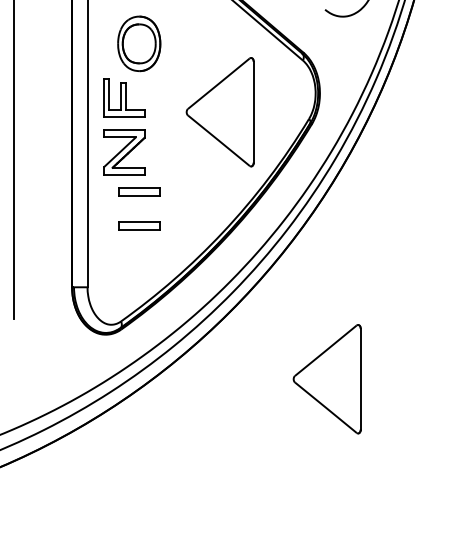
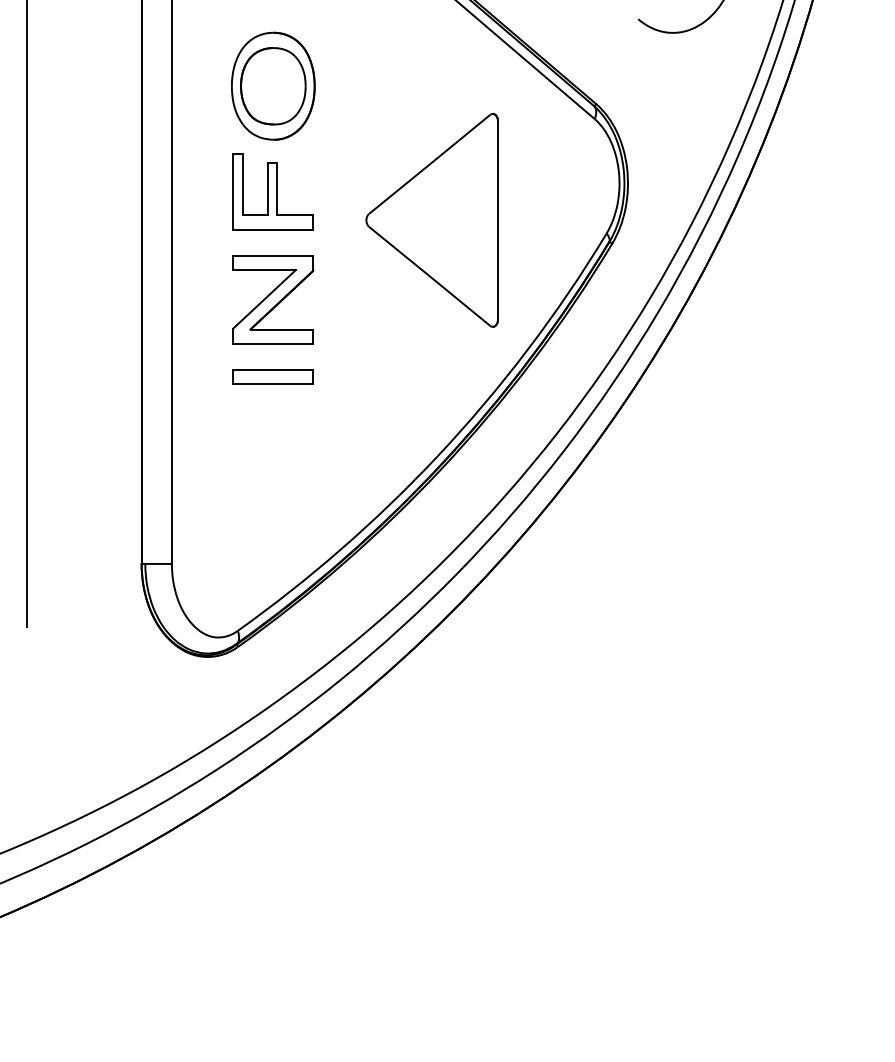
part: (124, 97) -> (273, 191), moved
part: (124, 152) -> (273, 299), moved
part: (139, 225) -> (273, 442), removed
part: (326, 379) -> (640, 744), removed

